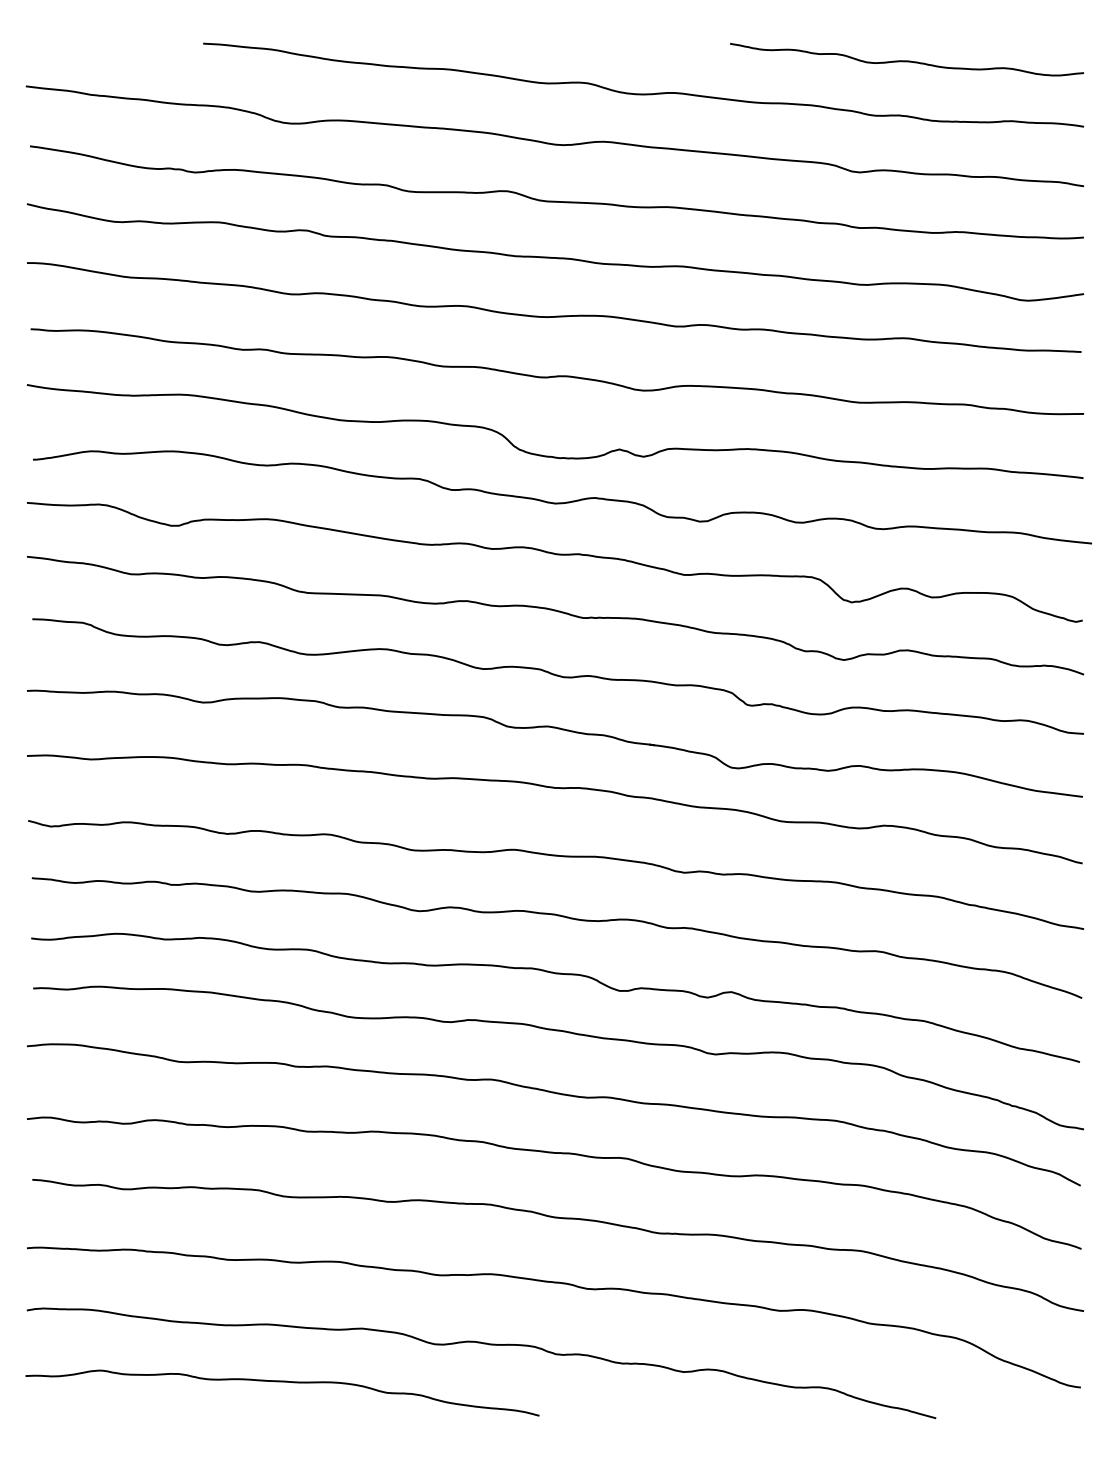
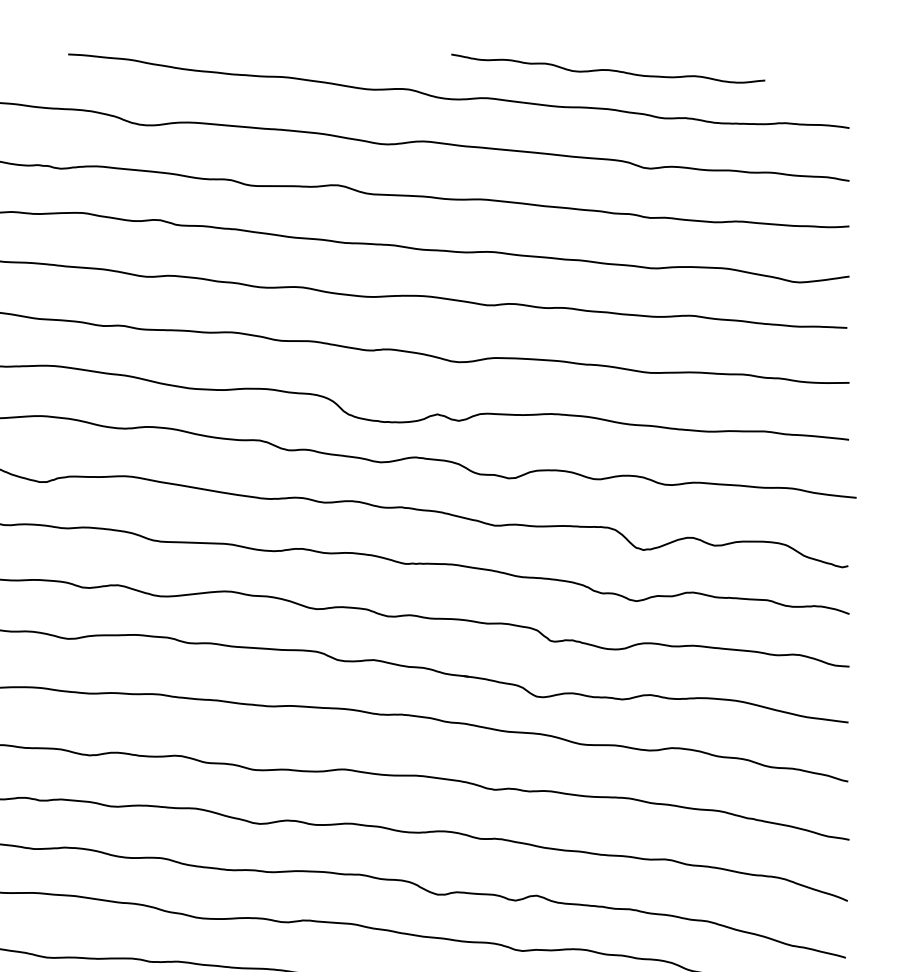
curve: (906, 60) -> (607, 69), moved

